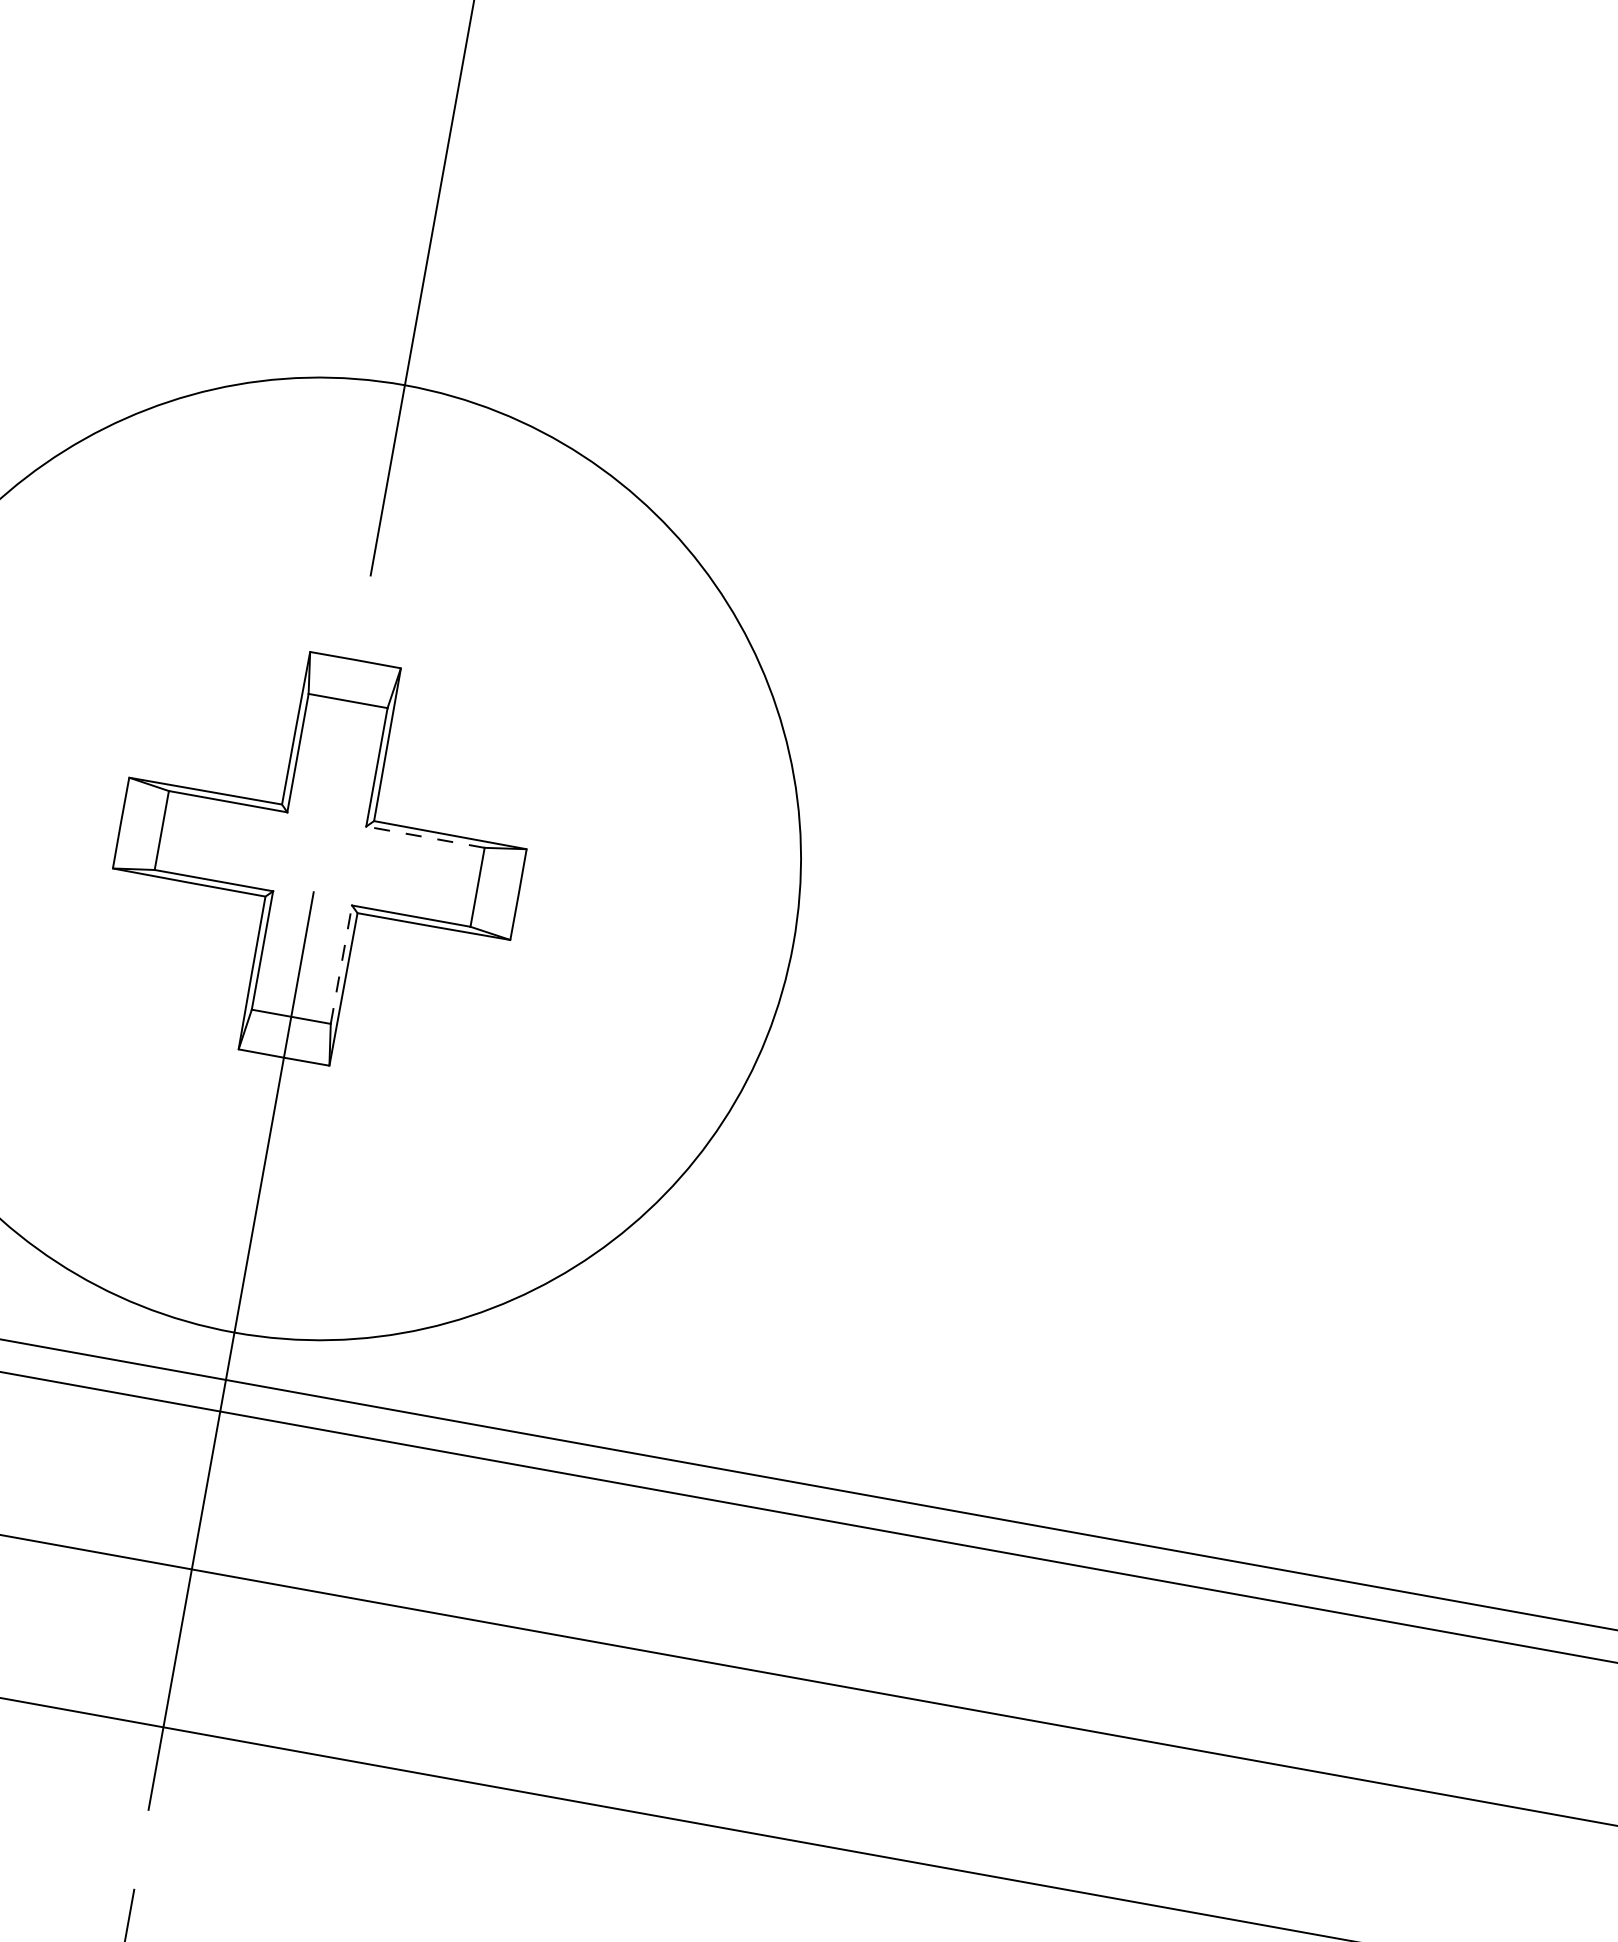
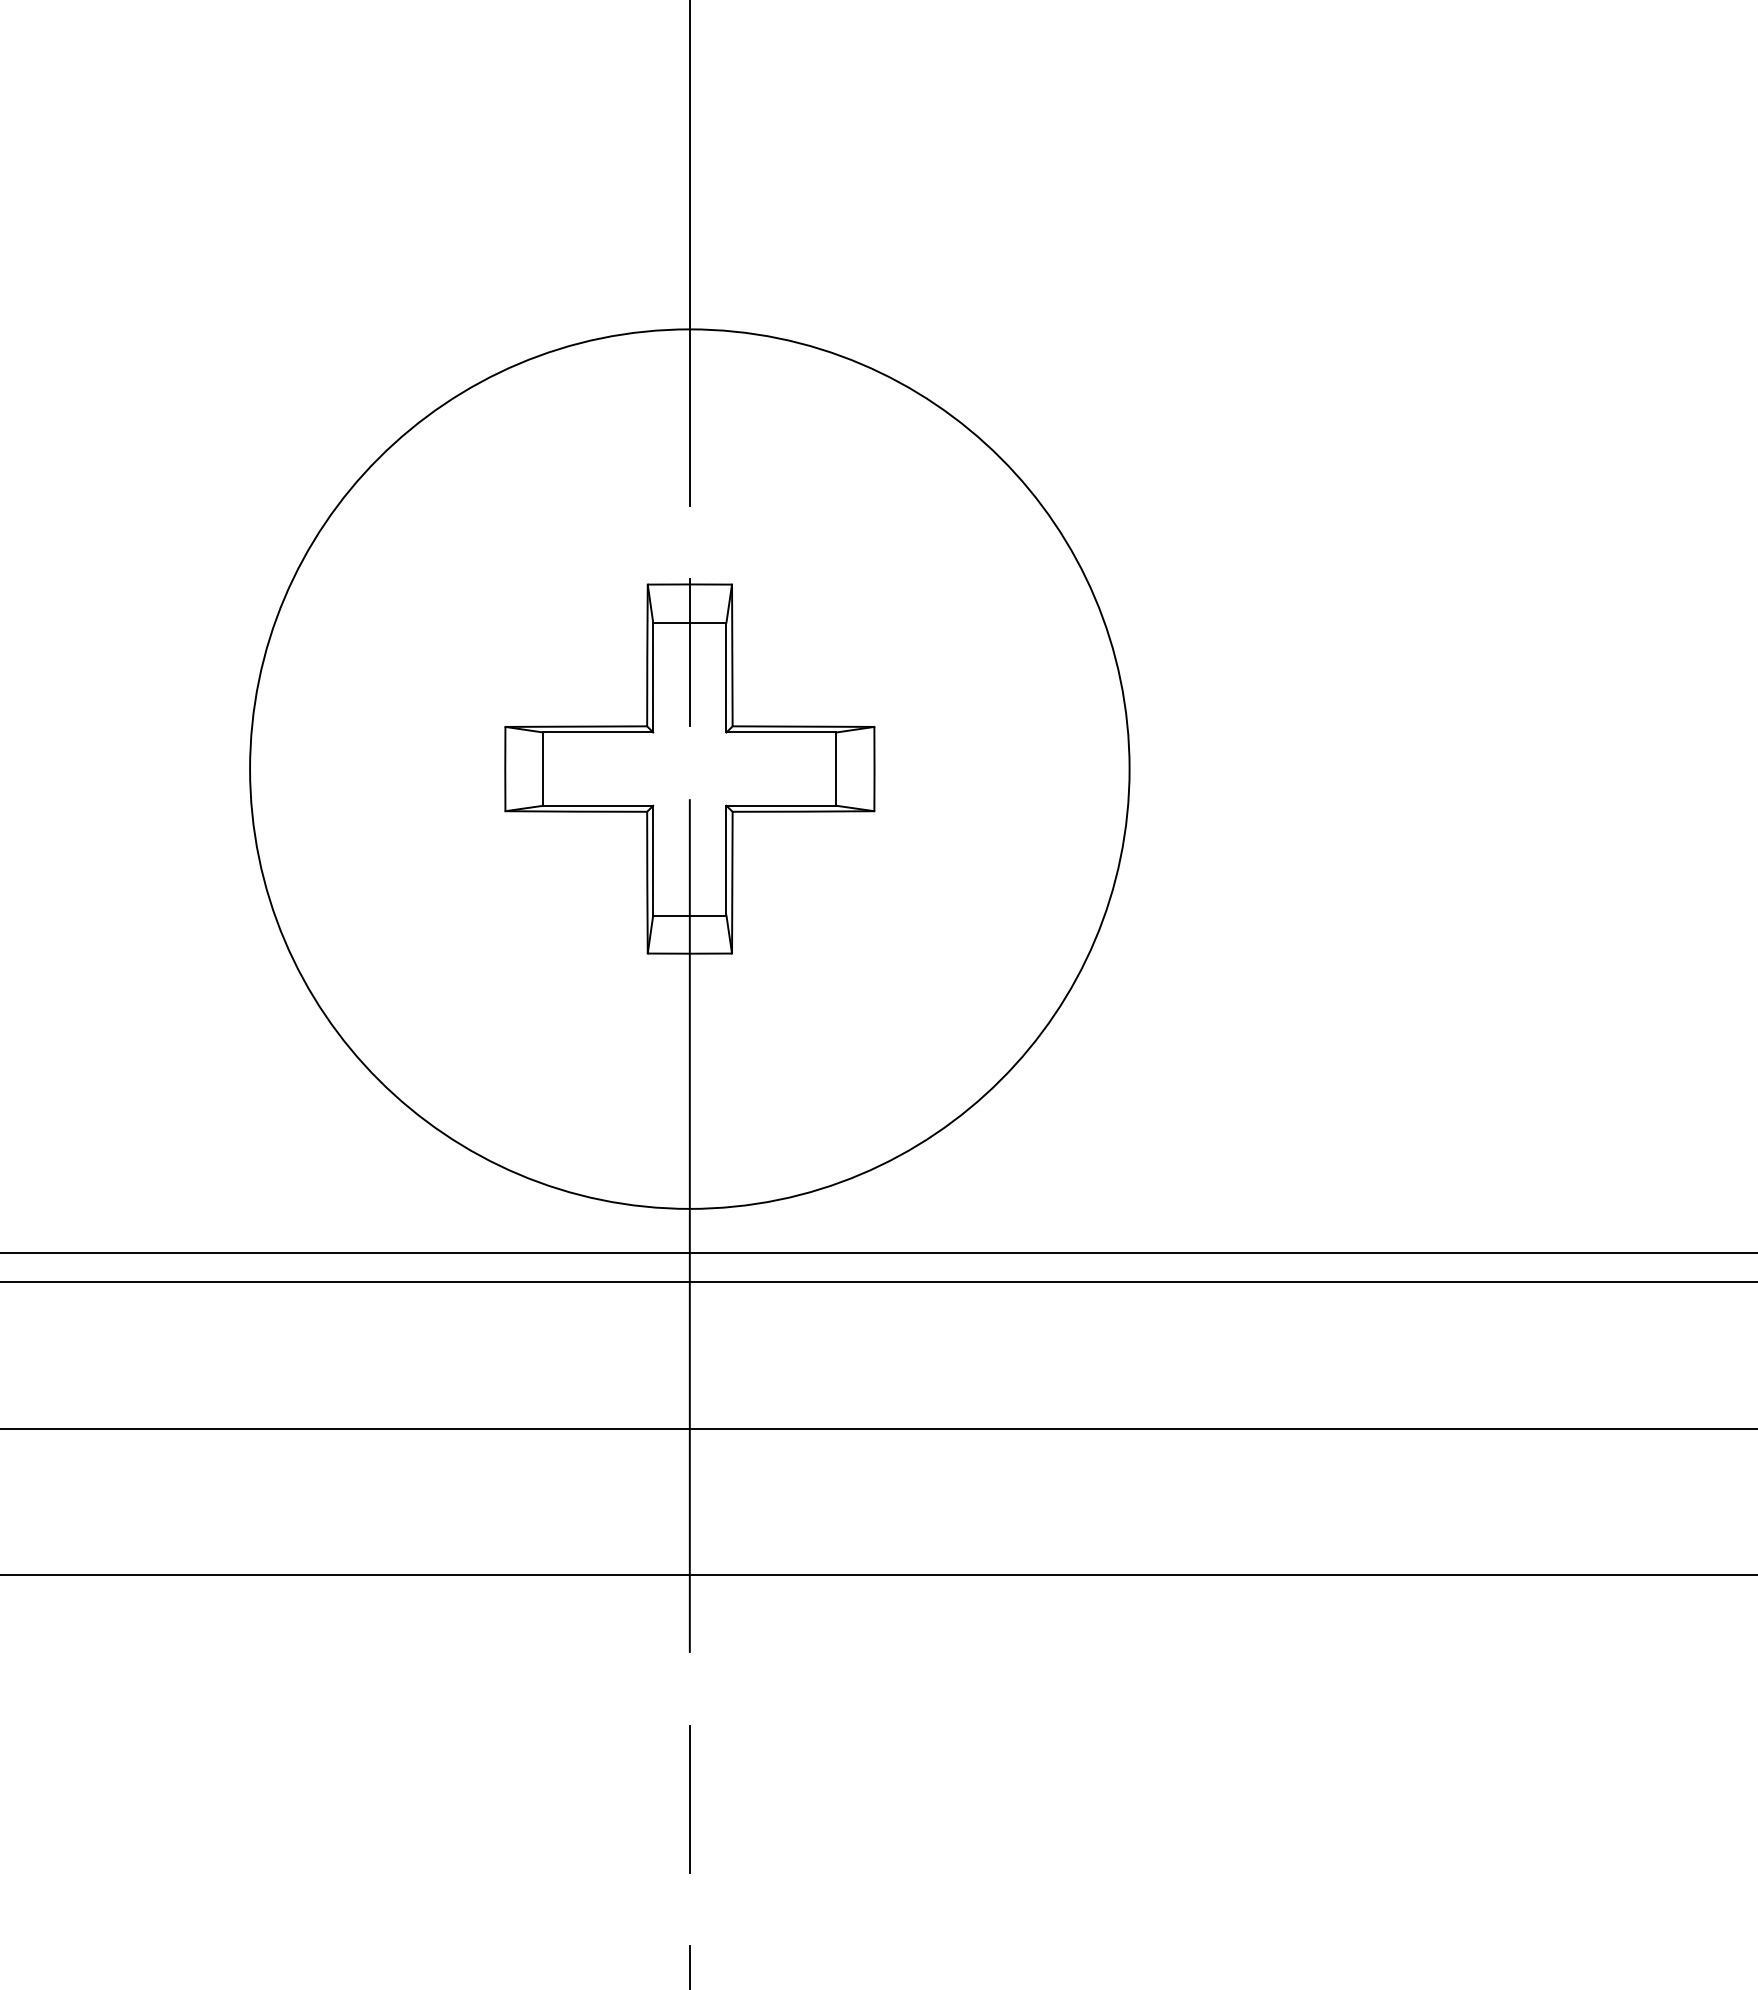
line: (341, 733) -> (689, 652), added
line: (425, 837) -> (781, 732), dashed -> solid
line: (341, 964) -> (726, 860), dashed -> solid

